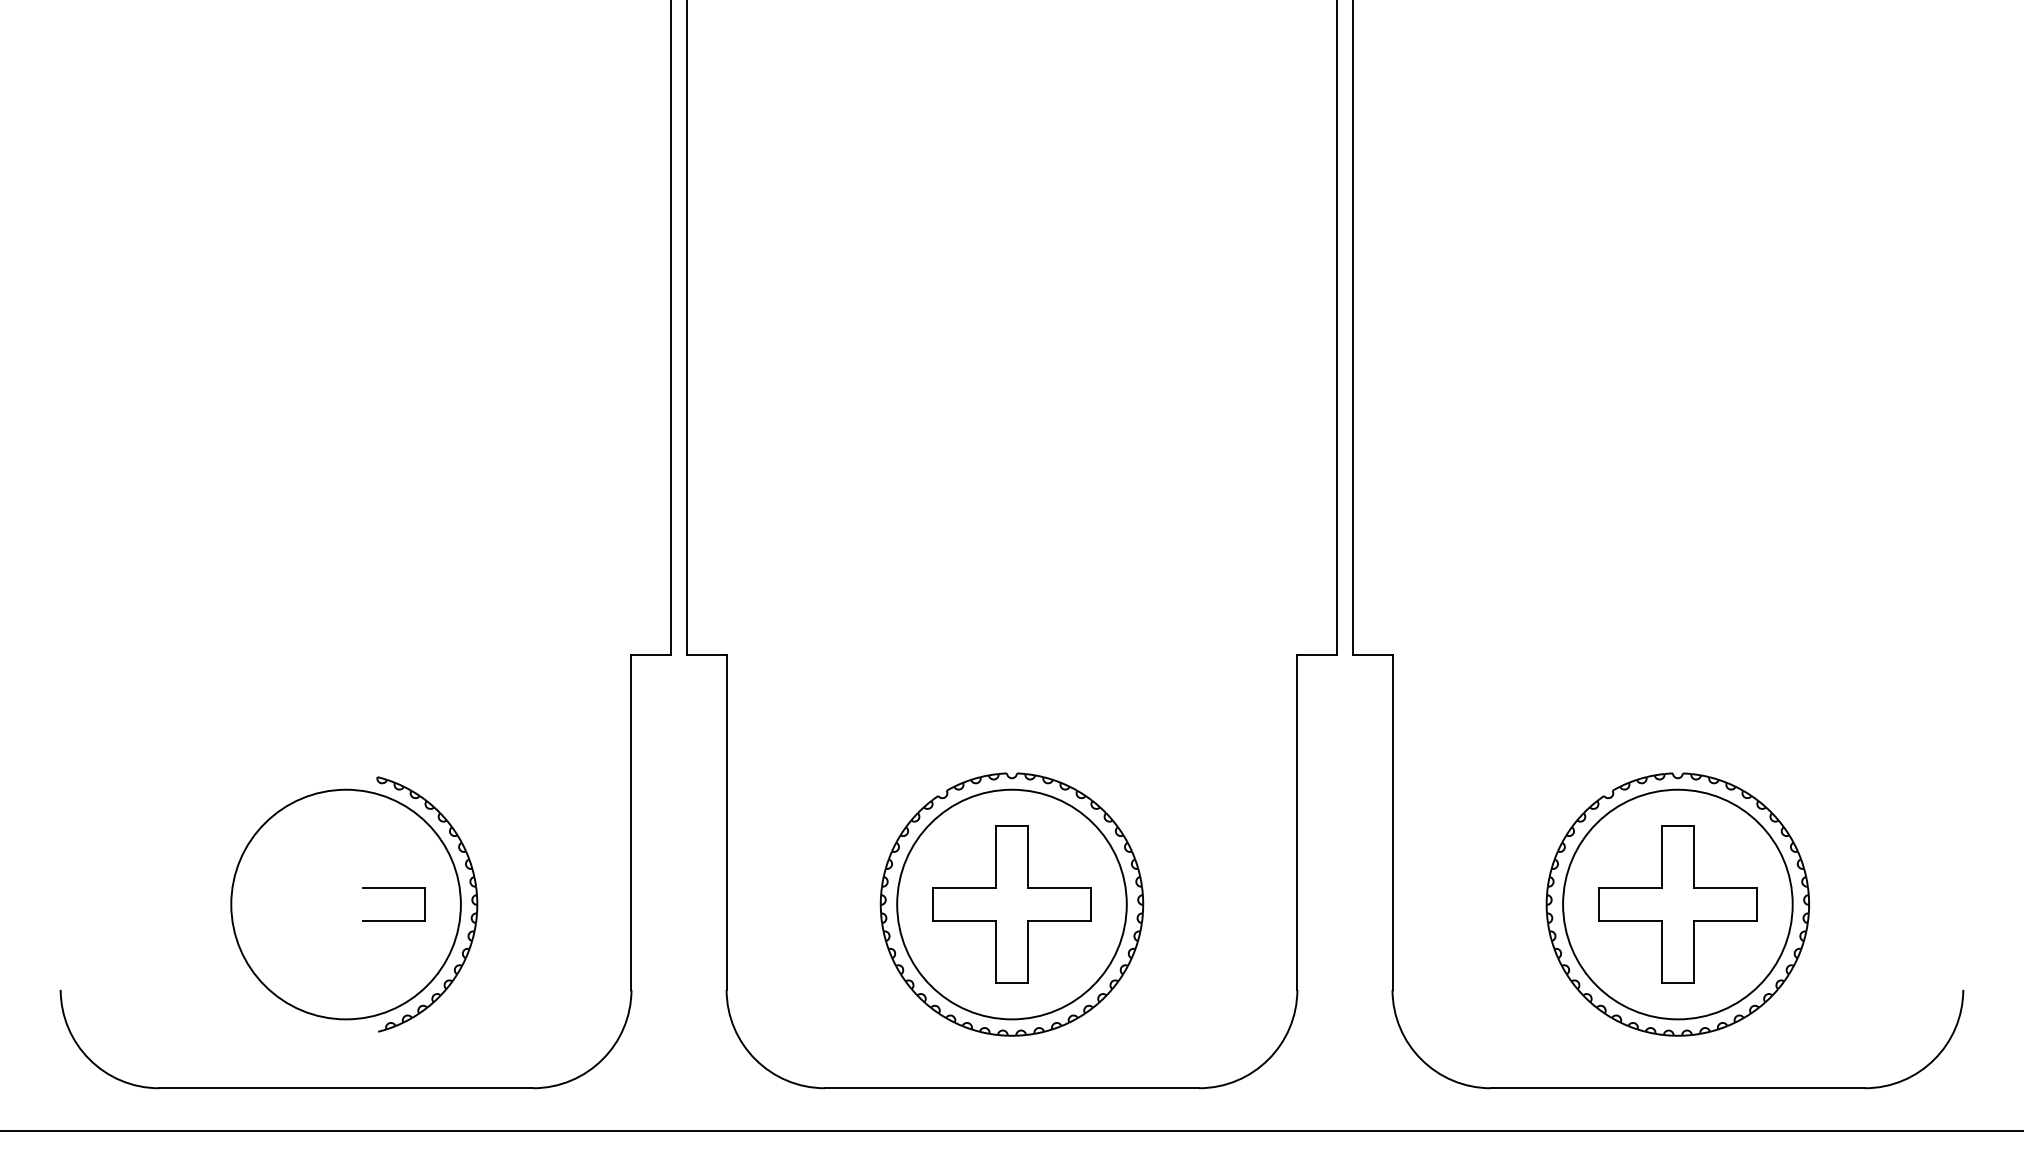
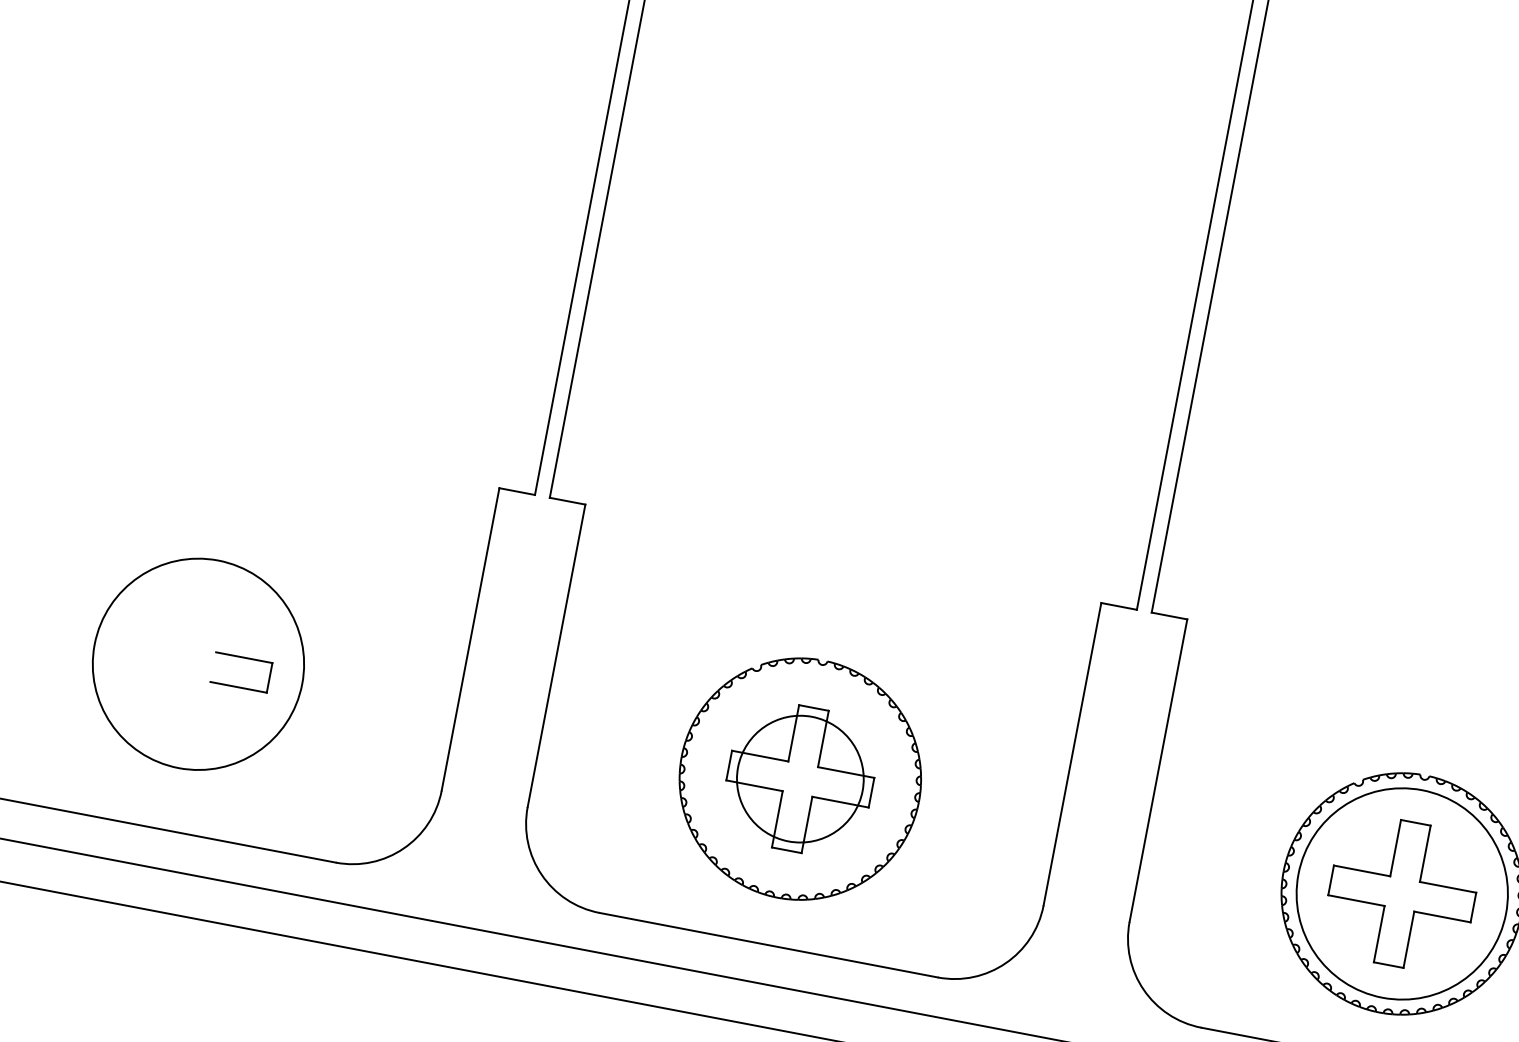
part: (471, 901) -> (312, 683), removed
circle: (1011, 904) -> (799, 779), size x0.6

